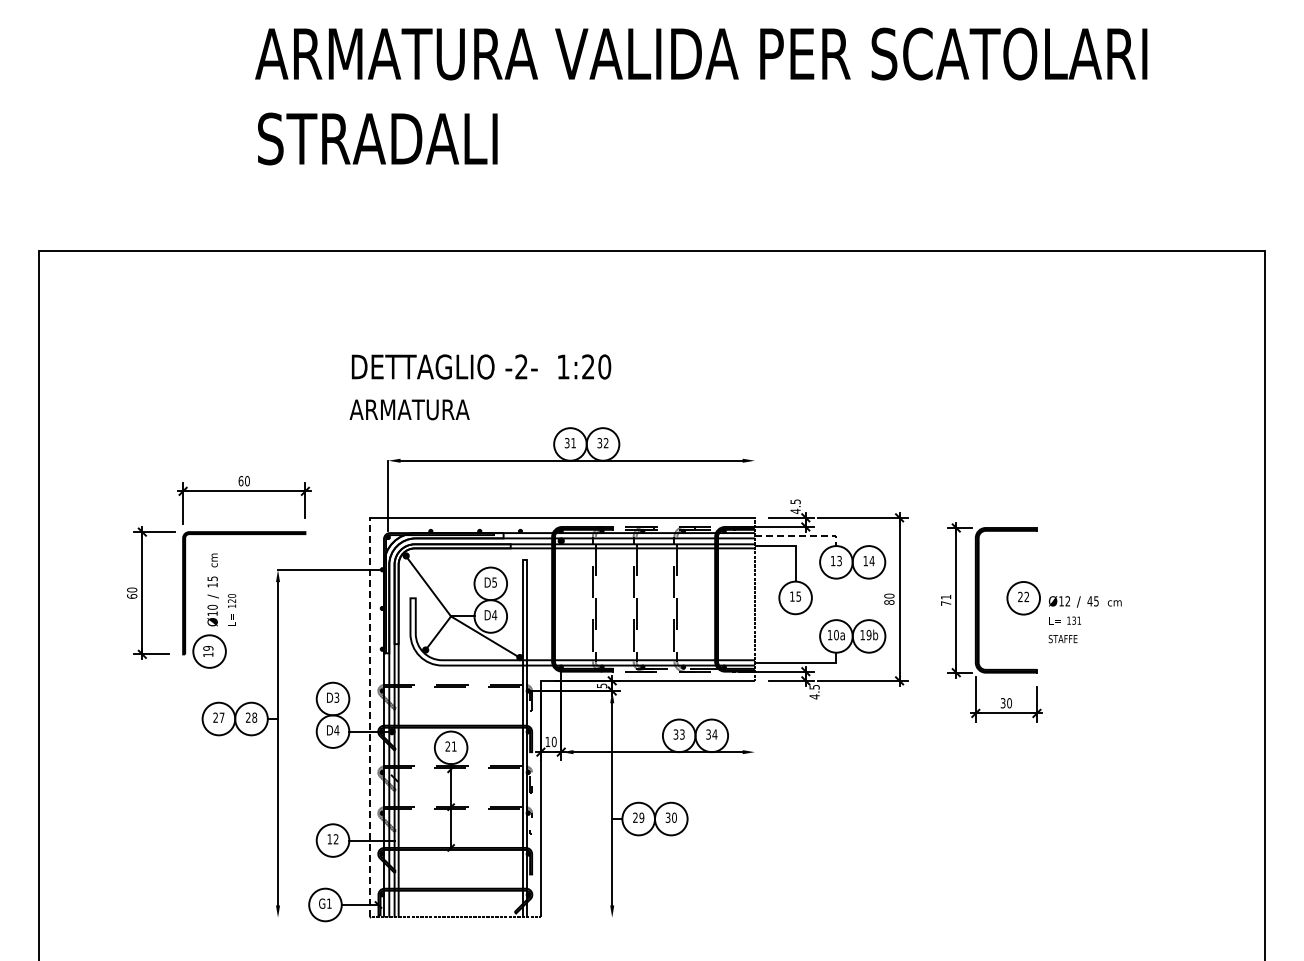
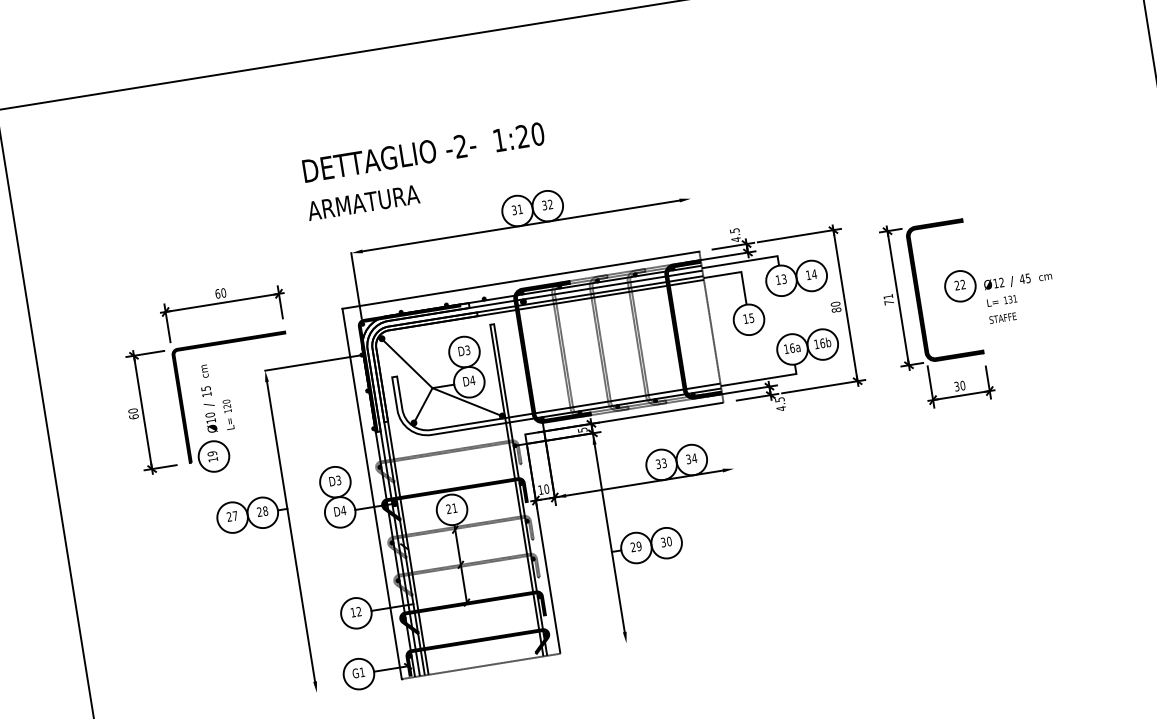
line: (801, 535) -> (745, 261), dashed -> solid
text: (494, 581) -> (467, 349), D5 -> D3
text: (836, 634) -> (792, 347), 10a -> 16a
text: (868, 635) -> (822, 343), 19b -> 16b
line: (369, 717) -> (371, 493), dashed -> solid

